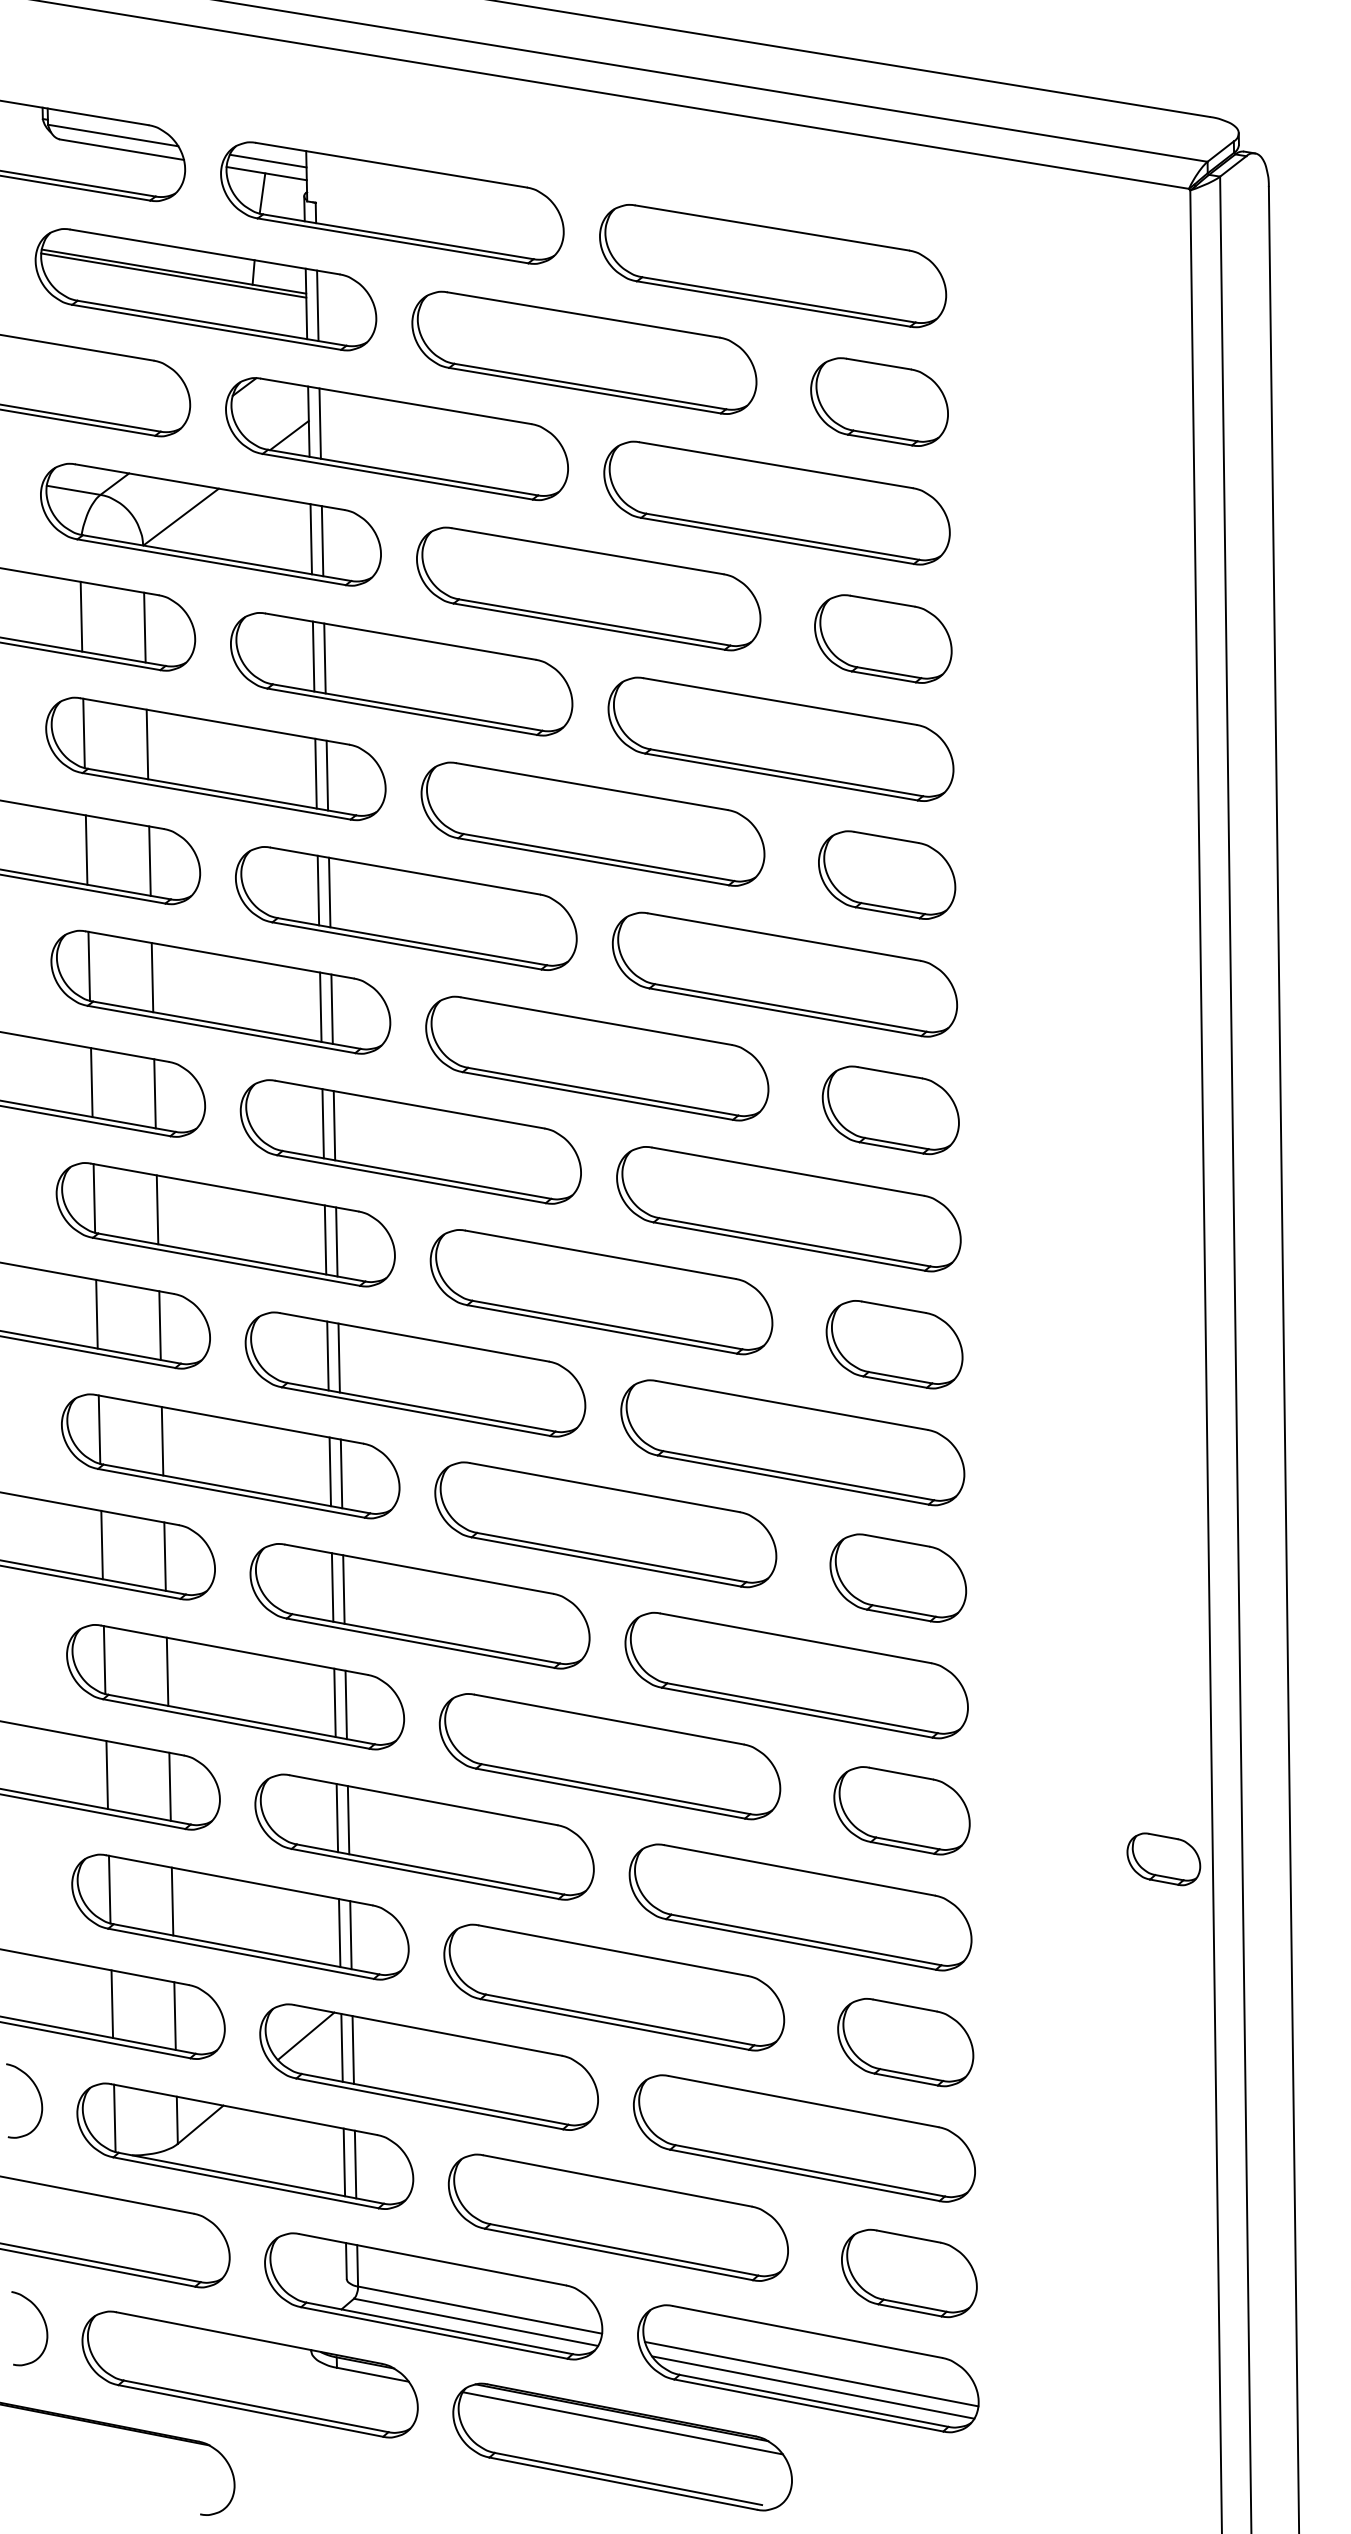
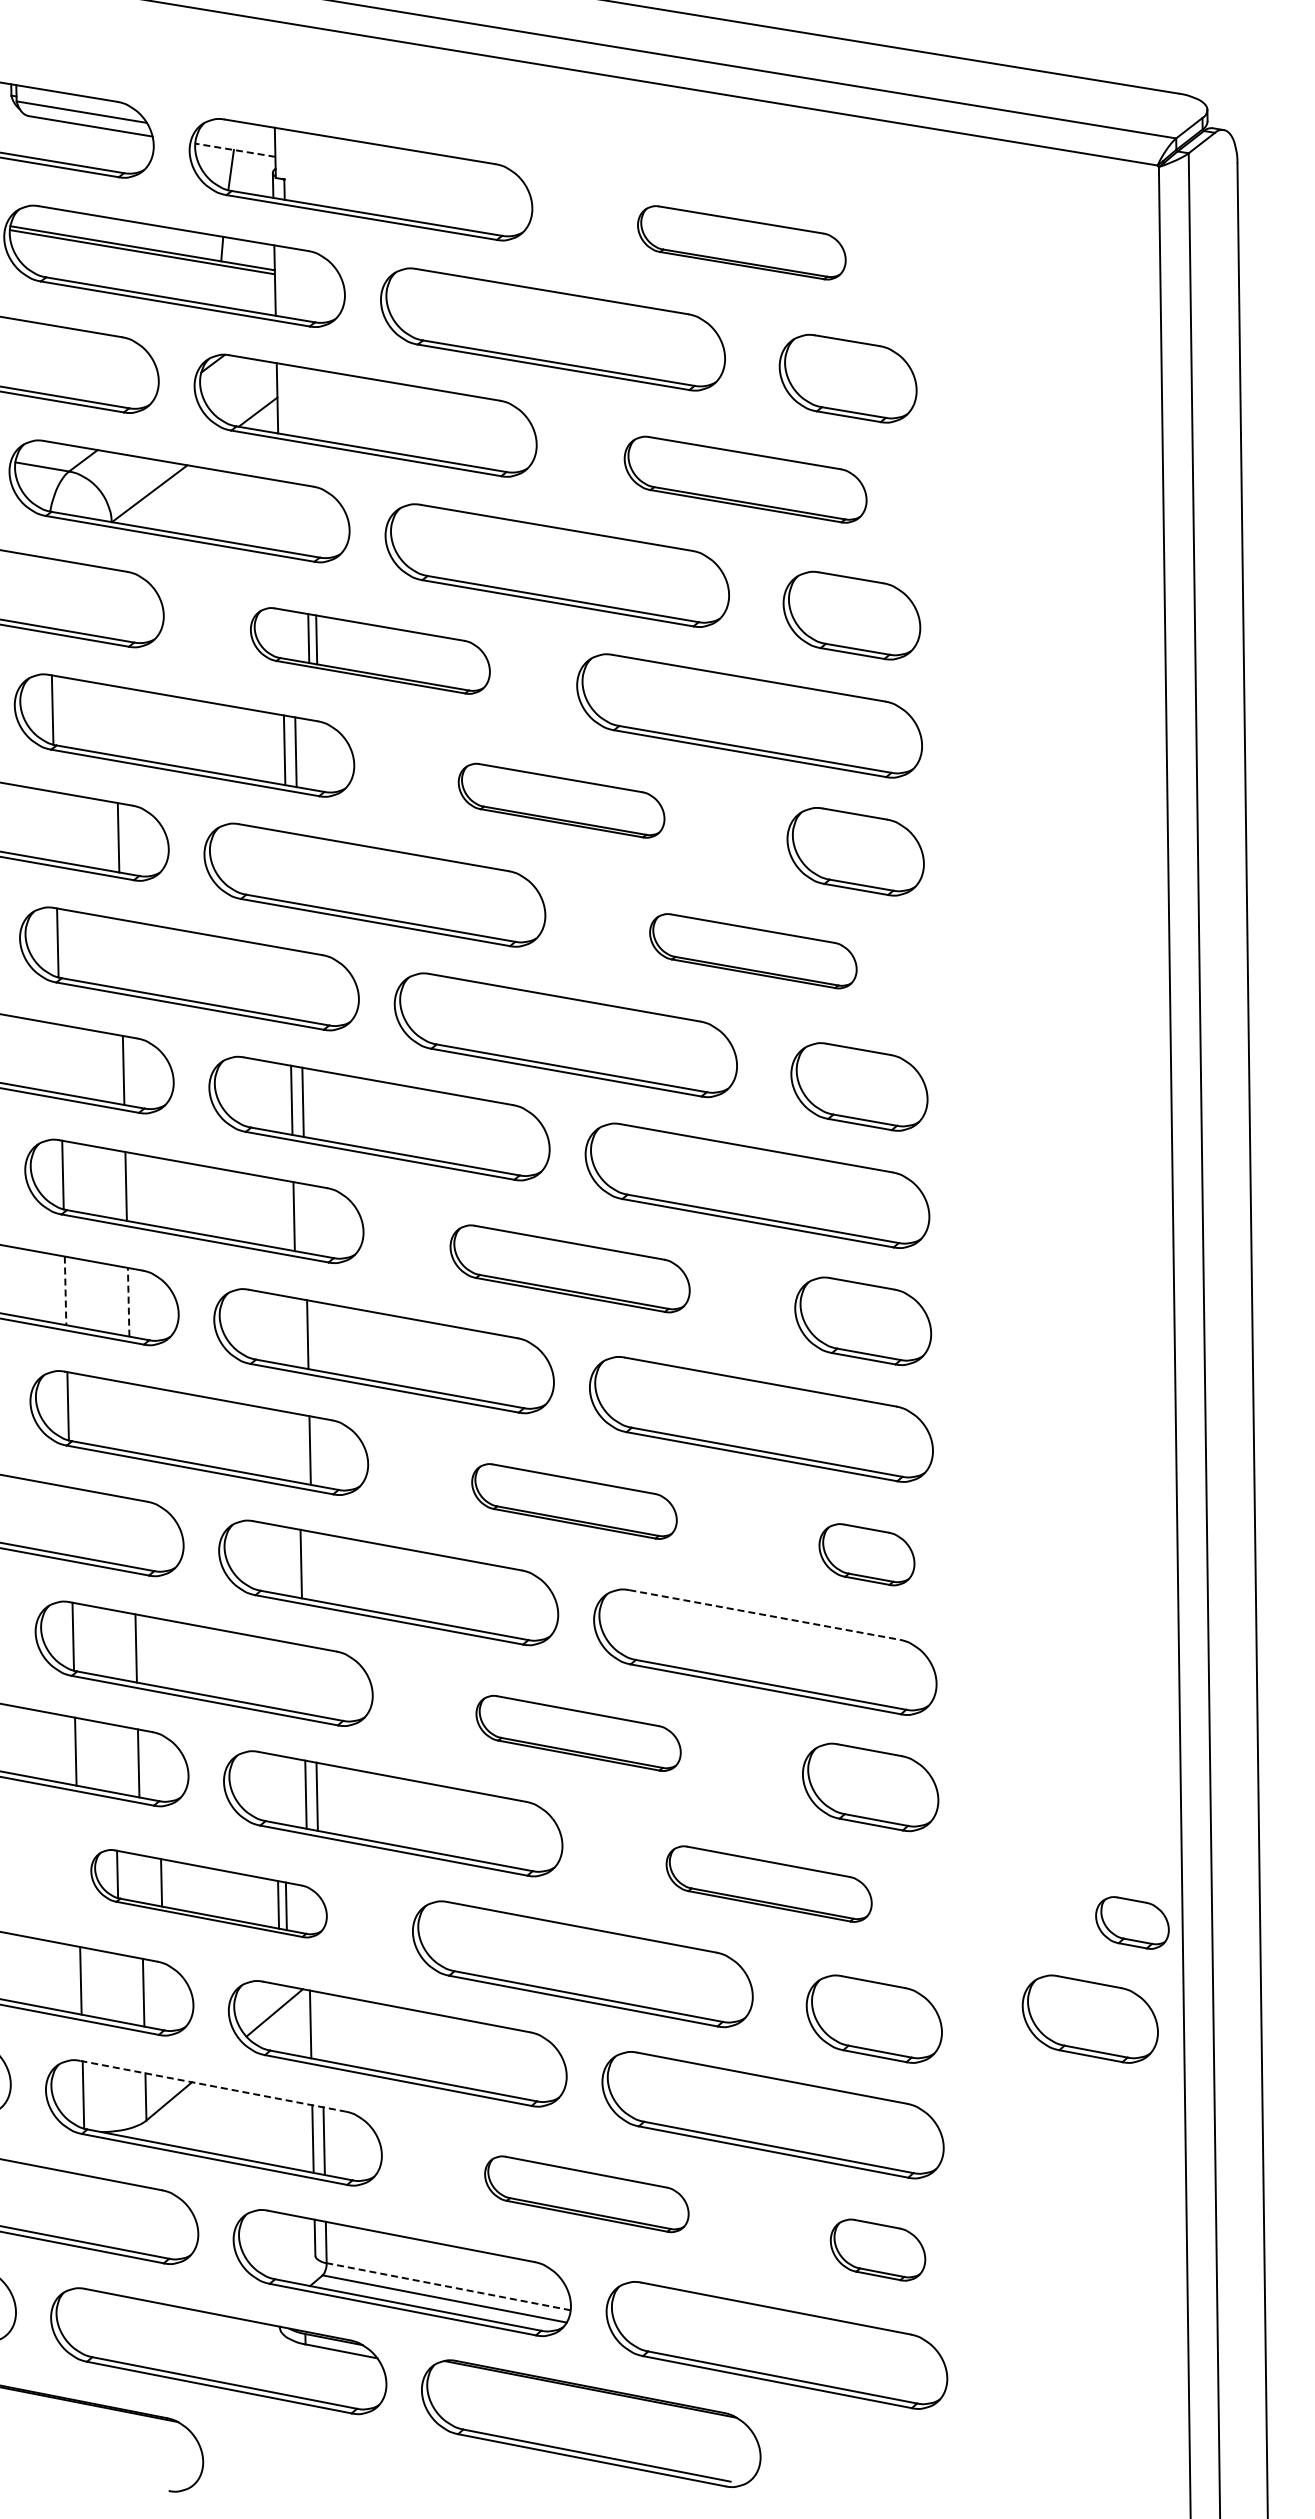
line: (267, 160) -> (236, 137), removed
line: (266, 173) -> (235, 150), solid -> dashed
part: (773, 266) -> (742, 243), size x0.6
line: (317, 305) -> (286, 282), removed
line: (319, 423) -> (288, 400), removed
part: (776, 502) -> (745, 479), size x0.7
line: (310, 539) -> (279, 516), removed
line: (322, 541) -> (291, 518), removed
line: (81, 616) -> (50, 593), removed
line: (144, 627) -> (113, 604), removed
part: (401, 674) -> (370, 651), size x0.7
line: (147, 744) -> (116, 721), removed
part: (592, 823) -> (561, 800), size x0.6
line: (86, 849) -> (55, 826), removed
line: (318, 890) -> (287, 867), removed
line: (329, 892) -> (298, 869), removed
part: (784, 974) -> (753, 951), size x0.6
line: (152, 977) -> (121, 954), removed
line: (320, 1006) -> (289, 983), removed
line: (331, 1008) -> (300, 985), removed
line: (91, 1082) -> (60, 1059), removed
line: (336, 1241) -> (305, 1218), removed
part: (601, 1292) -> (570, 1269), size x0.7
line: (96, 1314) -> (65, 1291), solid -> dashed
line: (160, 1325) -> (129, 1302), solid -> dashed
line: (327, 1355) -> (296, 1332), removed
line: (162, 1440) -> (131, 1417), removed
line: (330, 1471) -> (299, 1448), removed
part: (605, 1524) -> (574, 1501), size x0.6
line: (101, 1544) -> (70, 1521), removed
line: (164, 1556) -> (133, 1533), removed
part: (898, 1577) -> (867, 1554), size x0.7
line: (343, 1589) -> (312, 1566), removed
line: (796, 1638) -> (765, 1615), solid -> dashed
line: (334, 1702) -> (303, 1679), removed
line: (345, 1704) -> (314, 1681), removed
part: (609, 1756) -> (578, 1733), size x0.6
part: (1163, 1859) -> (1132, 1923), moved
part: (800, 1907) -> (769, 1884), size x0.6
part: (240, 1916) -> (209, 1893), size x0.7
part: (1121, 2042) -> (1090, 2019), added
line: (352, 2049) -> (321, 2026), removed
line: (244, 2109) -> (213, 2086), solid -> dashed
part: (617, 2217) -> (586, 2194), size x0.6
part: (909, 2273) -> (878, 2250), size x0.7
line: (479, 2310) -> (448, 2287), solid -> dashed
line: (811, 2373) -> (780, 2350), removed
line: (813, 2387) -> (782, 2364), removed
line: (622, 2423) -> (591, 2400), removed

